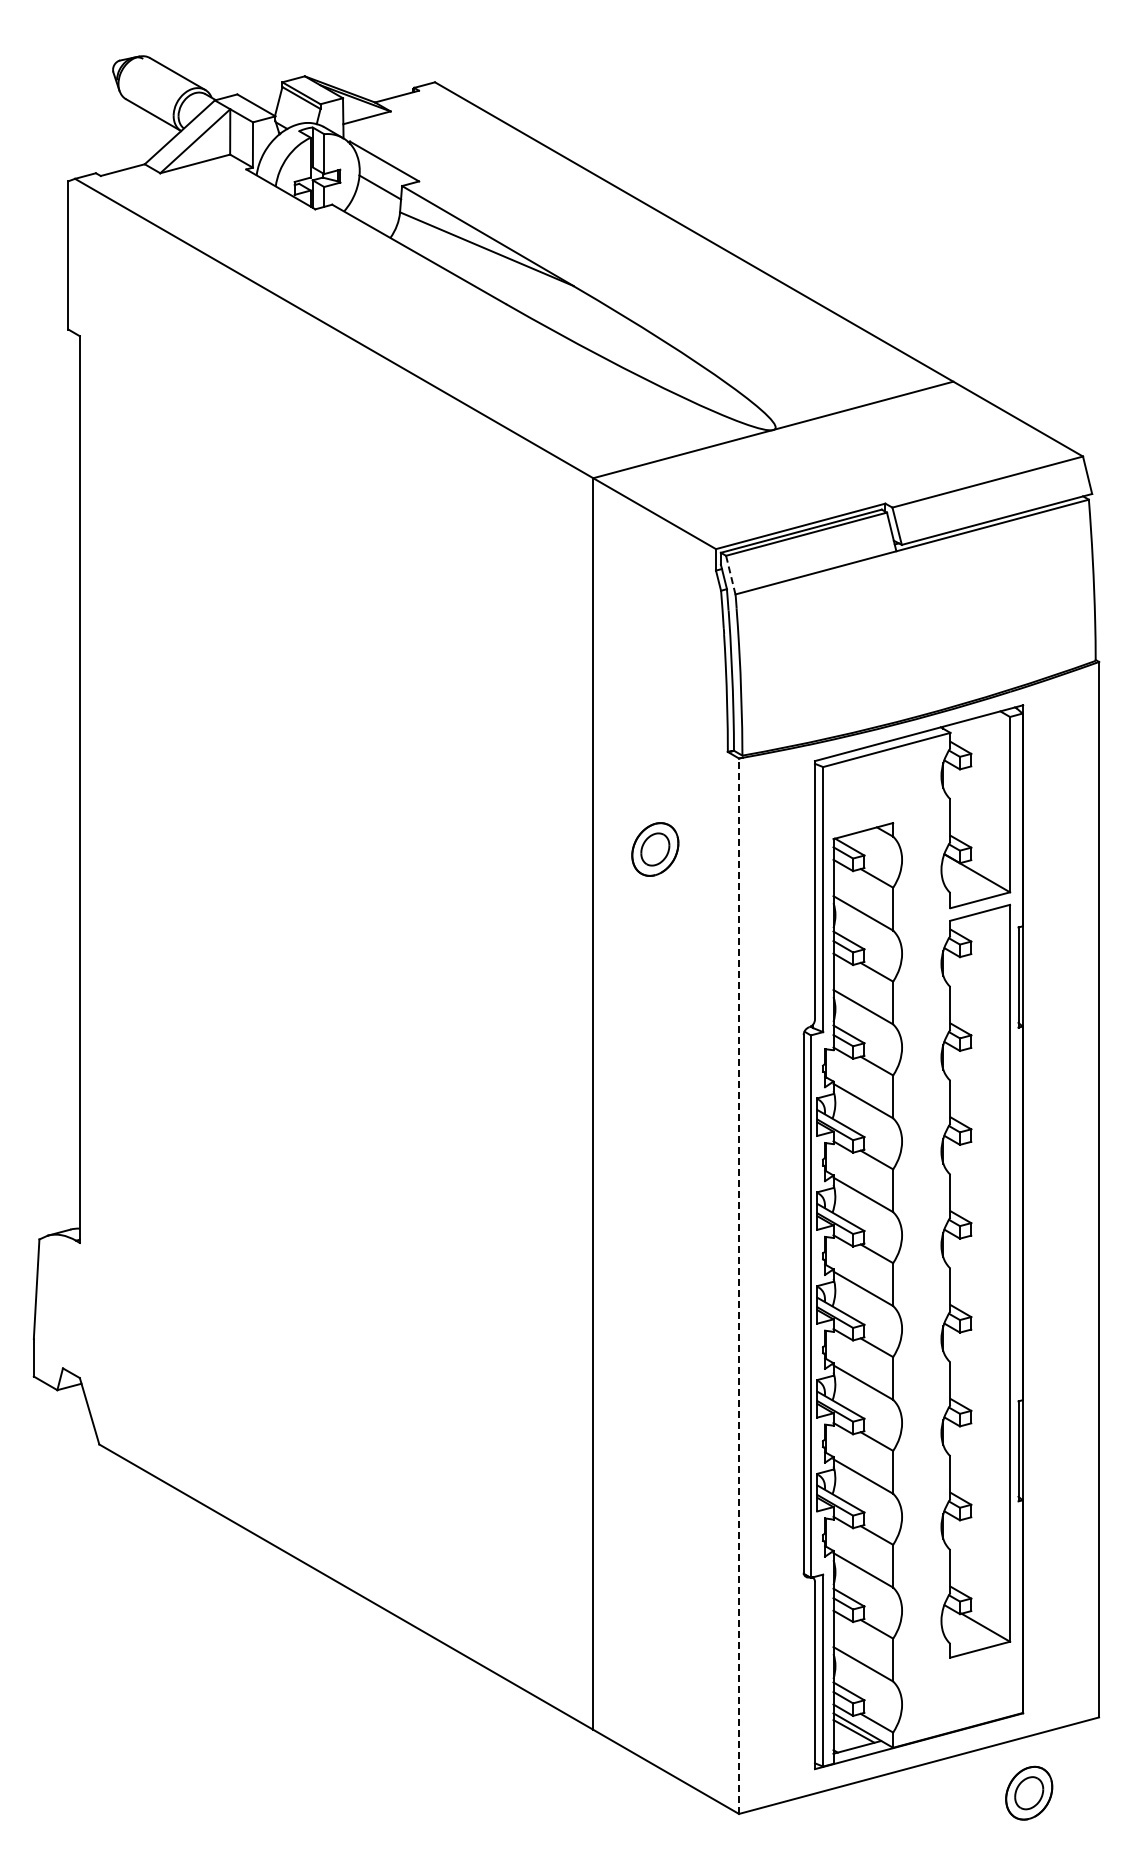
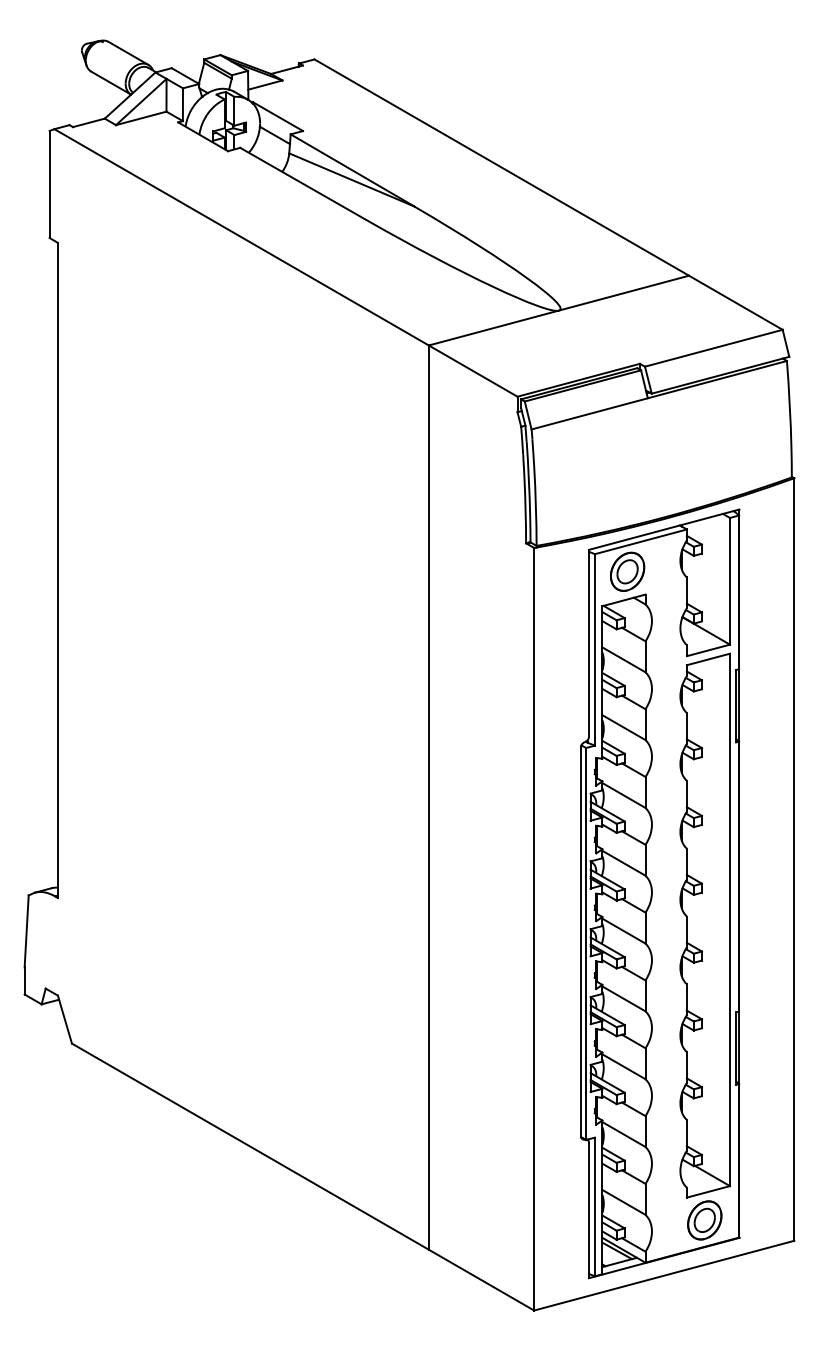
line: (730, 575) -> (527, 415), dashed -> solid
part: (655, 849) -> (627, 571), moved
line: (739, 1286) -> (534, 929), dashed -> solid
part: (1029, 1792) -> (705, 1219), moved

